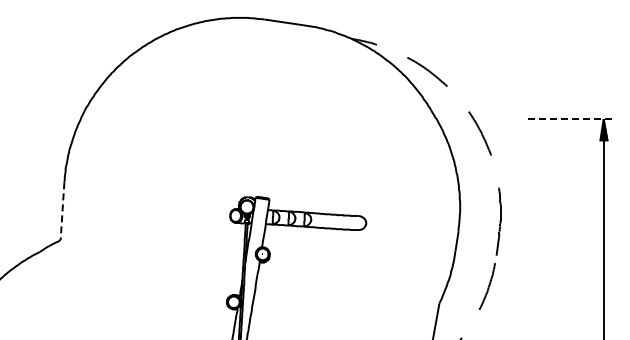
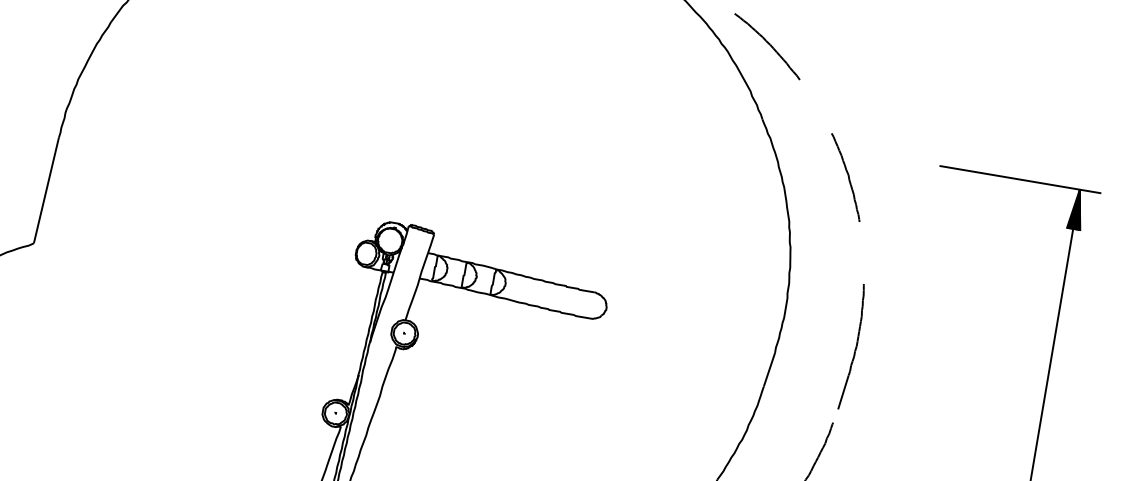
line: (571, 119) -> (1020, 180), dashed -> solid
line: (62, 211) -> (46, 191), dashed -> solid

